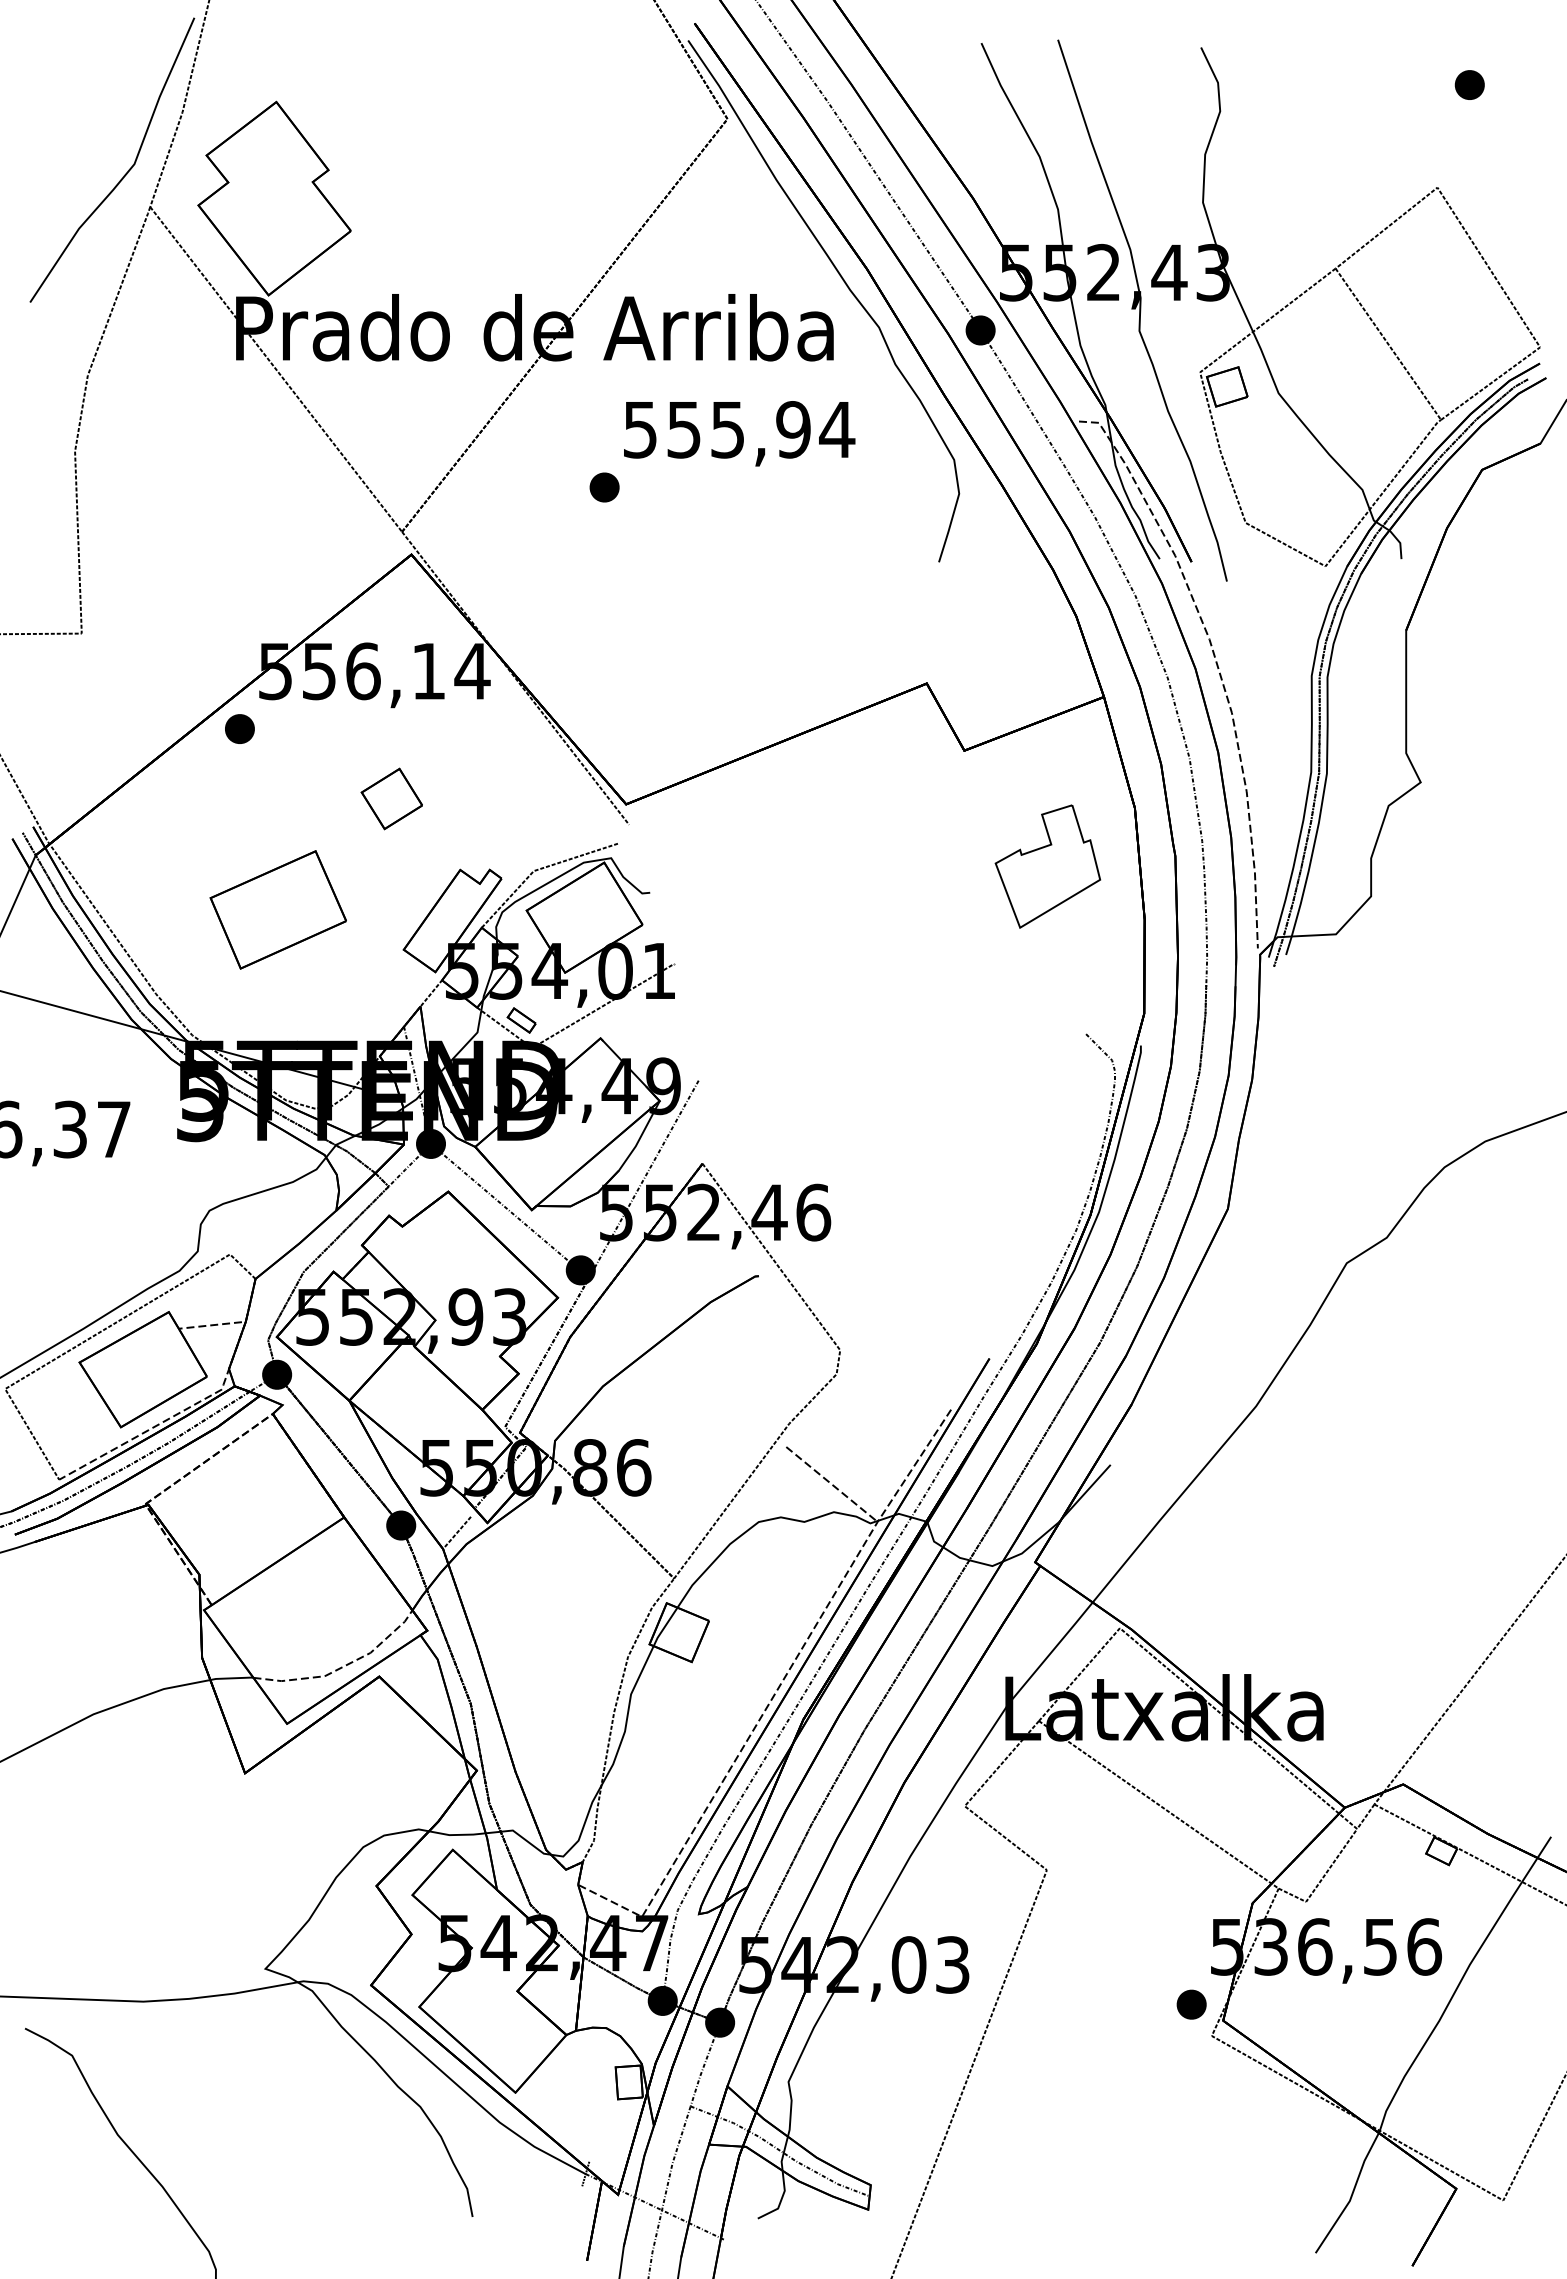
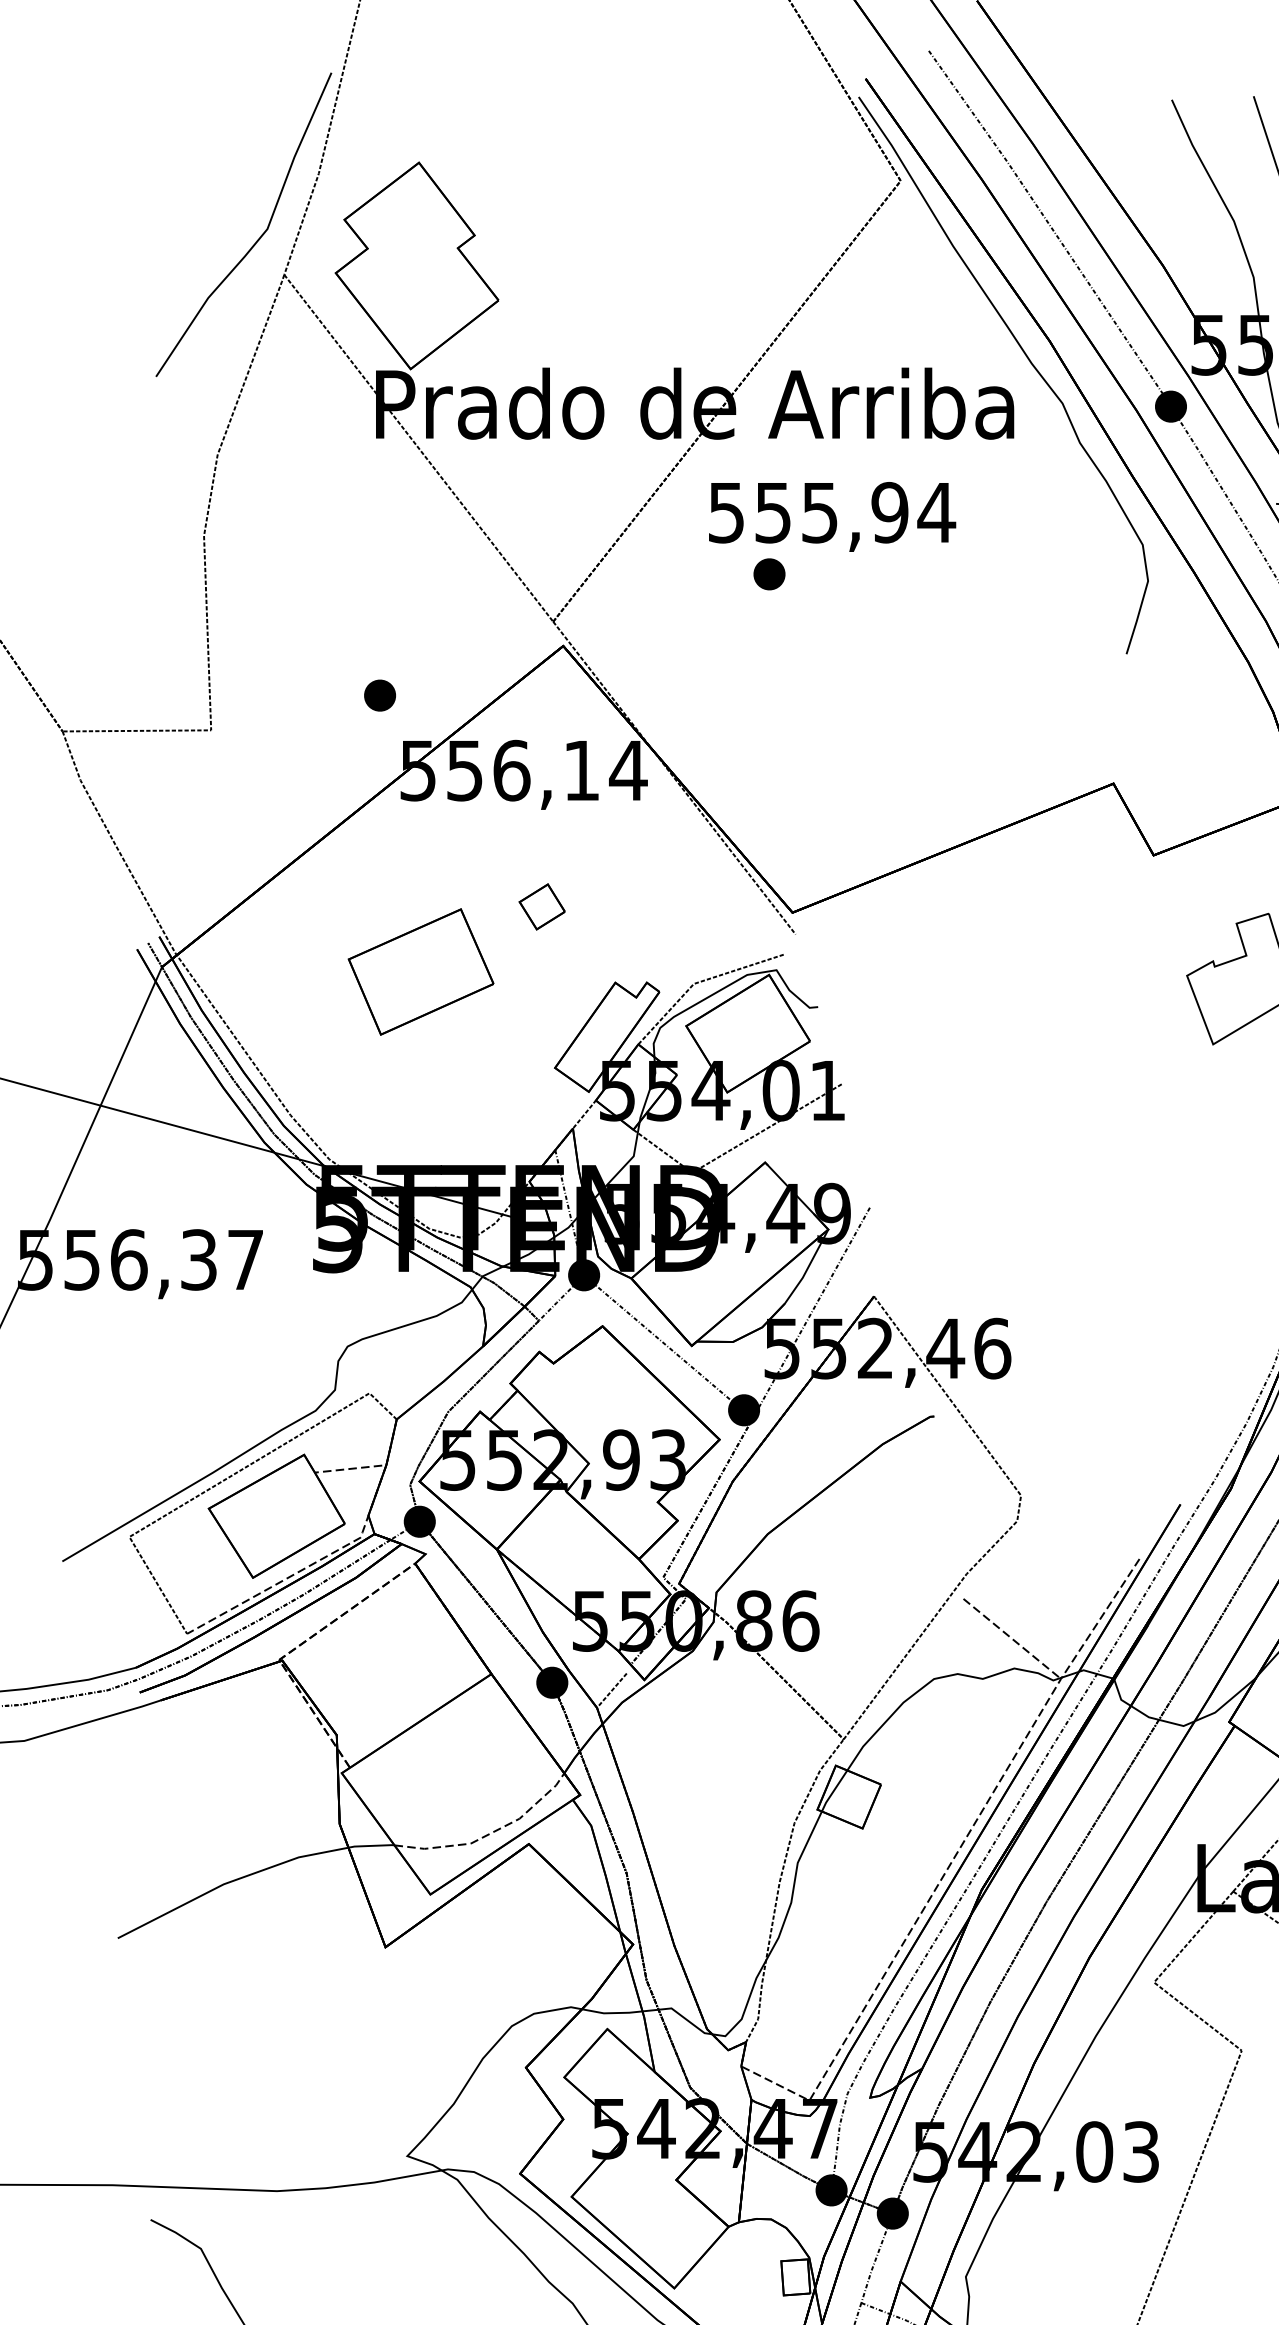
text: (739, 433) -> (832, 516), moved
part: (239, 728) -> (379, 694), moved
part: (391, 798) -> (541, 906), size x0.7
part: (277, 909) -> (420, 971), moved
part: (521, 1020) -> (680, 1143), removed

